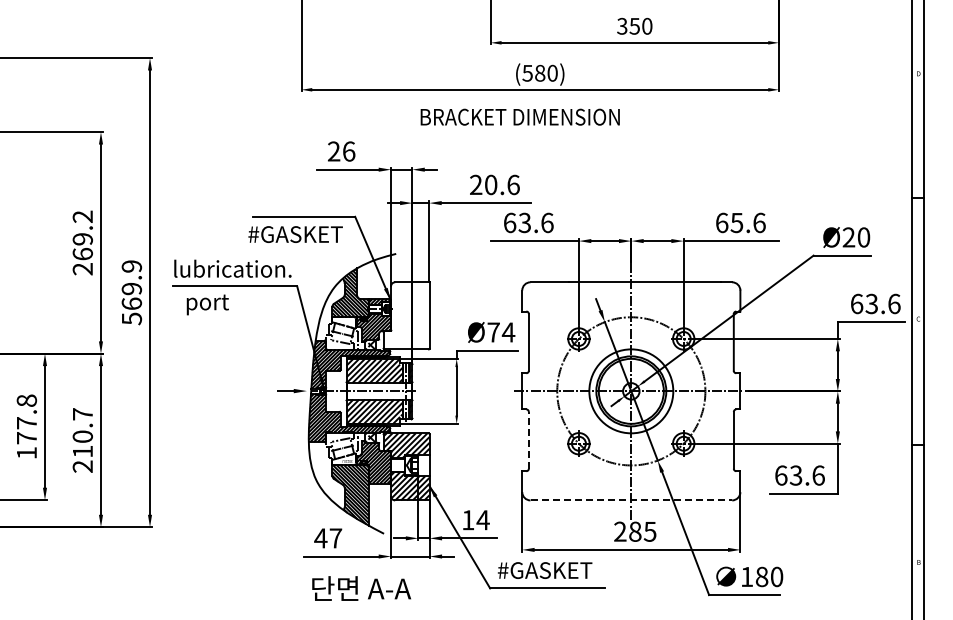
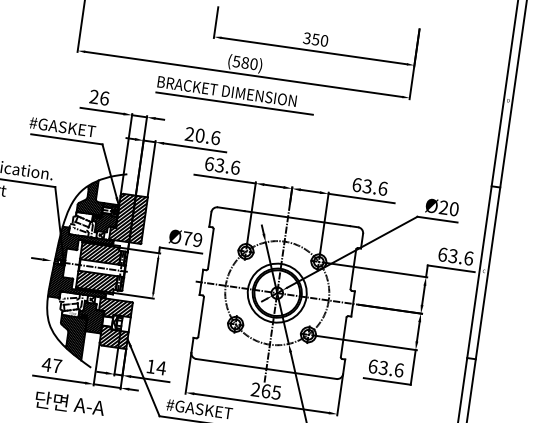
line: (532, 132) -> (234, 103), added
text: (737, 222) -> (367, 186), 65.6 -> 63.6
text: (295, 234) -> (62, 127), moved
hatch: (406, 315) -> (128, 218), added
text: (508, 332) -> (197, 240), Ø74 -> Ø79
line: (528, 439) -> (200, 316), dashed -> solid
line: (631, 500) -> (266, 369), dashed -> solid
text: (635, 531) -> (266, 391), 285 -> 265

